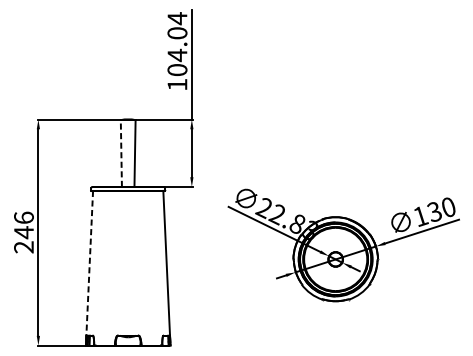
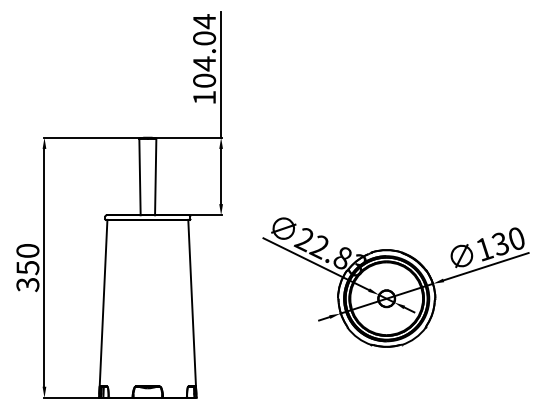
line: (120, 153) -> (139, 176), dashed -> solid
text: (23, 232) -> (27, 267), 246 -> 350
line: (89, 266) -> (103, 306), dashed -> solid

